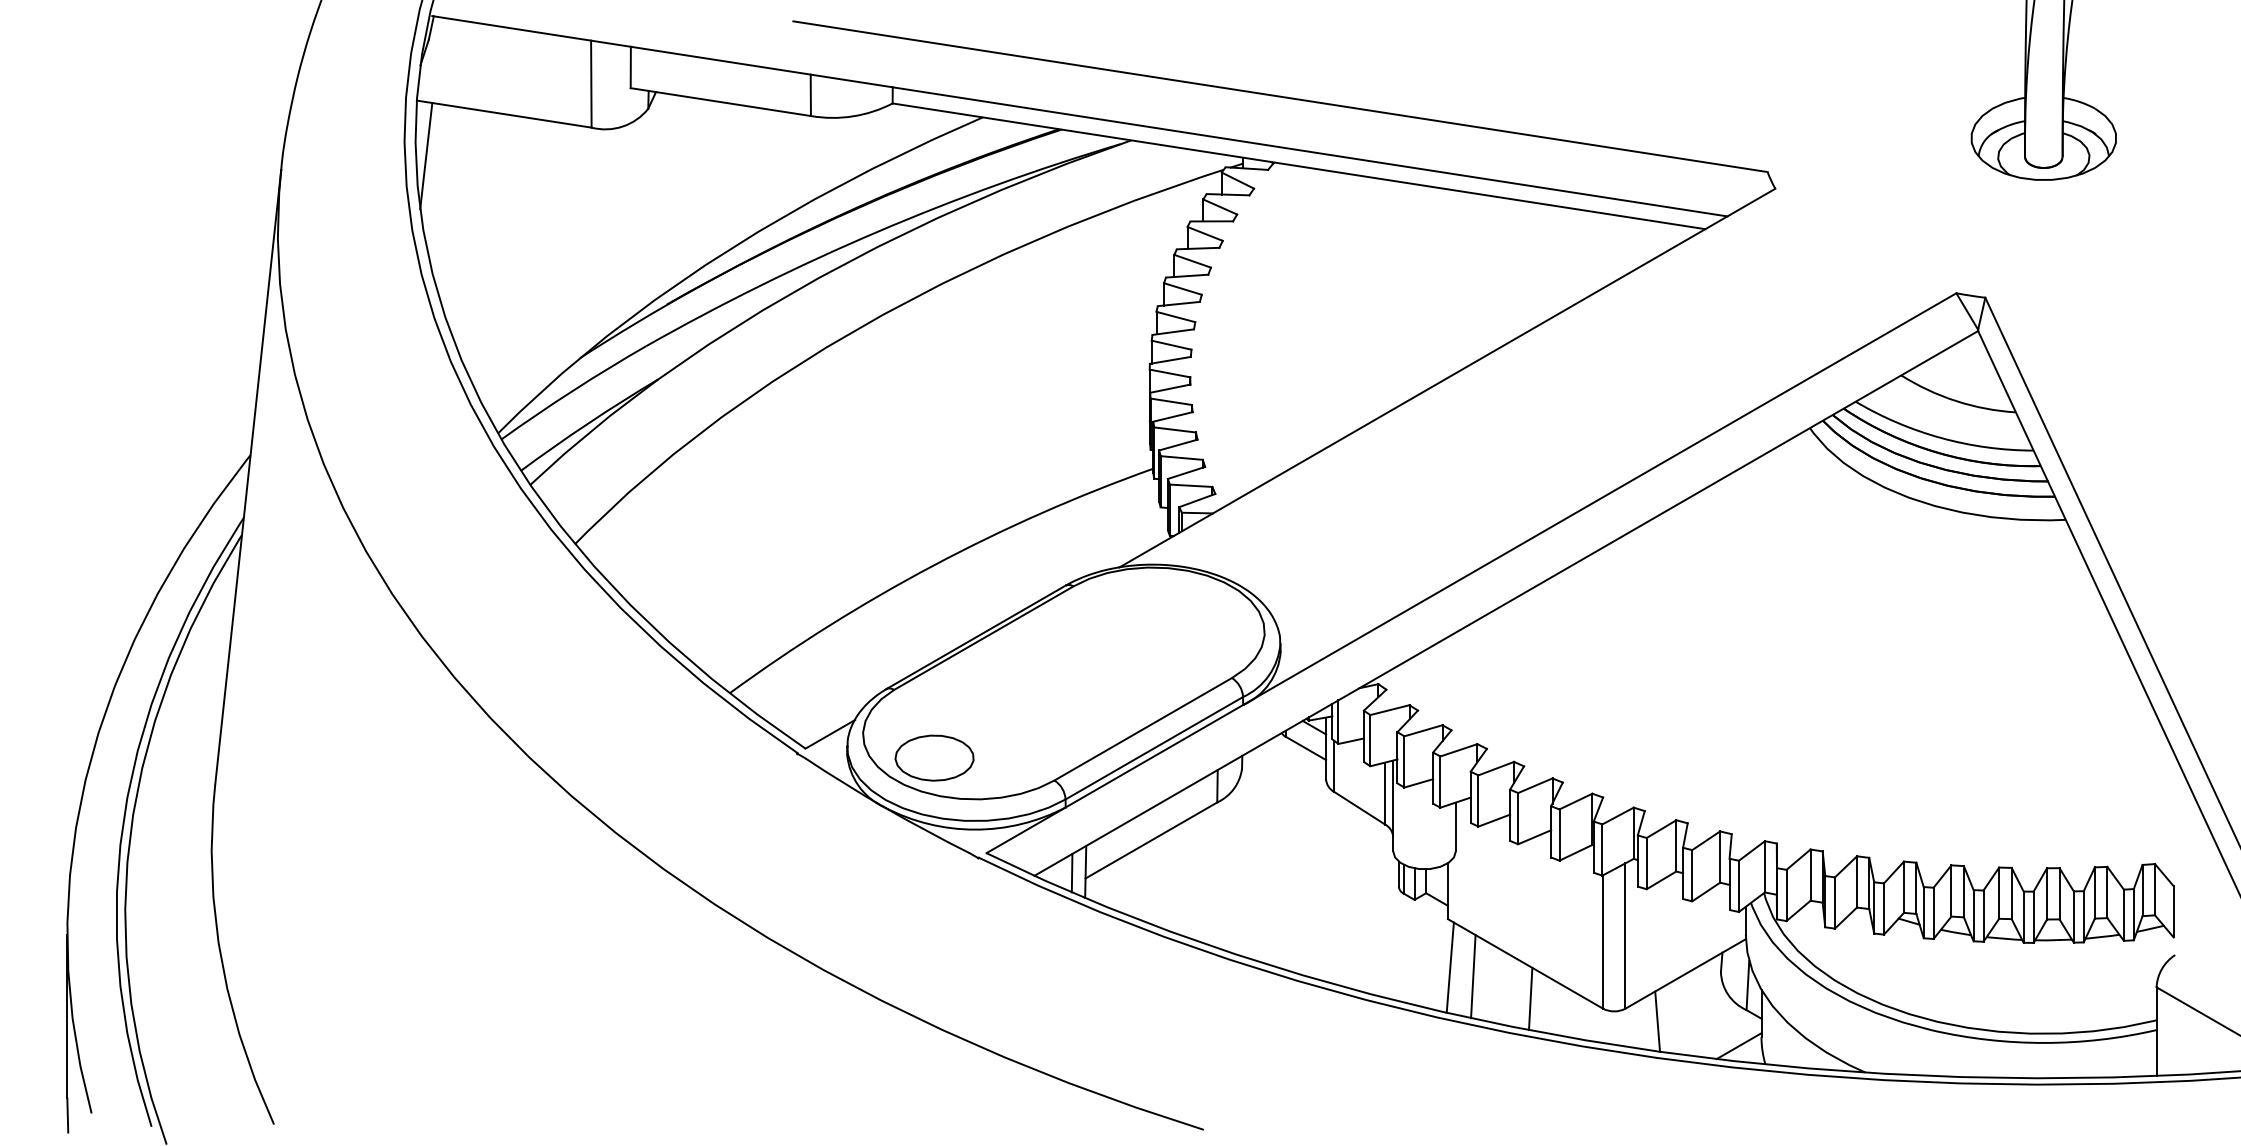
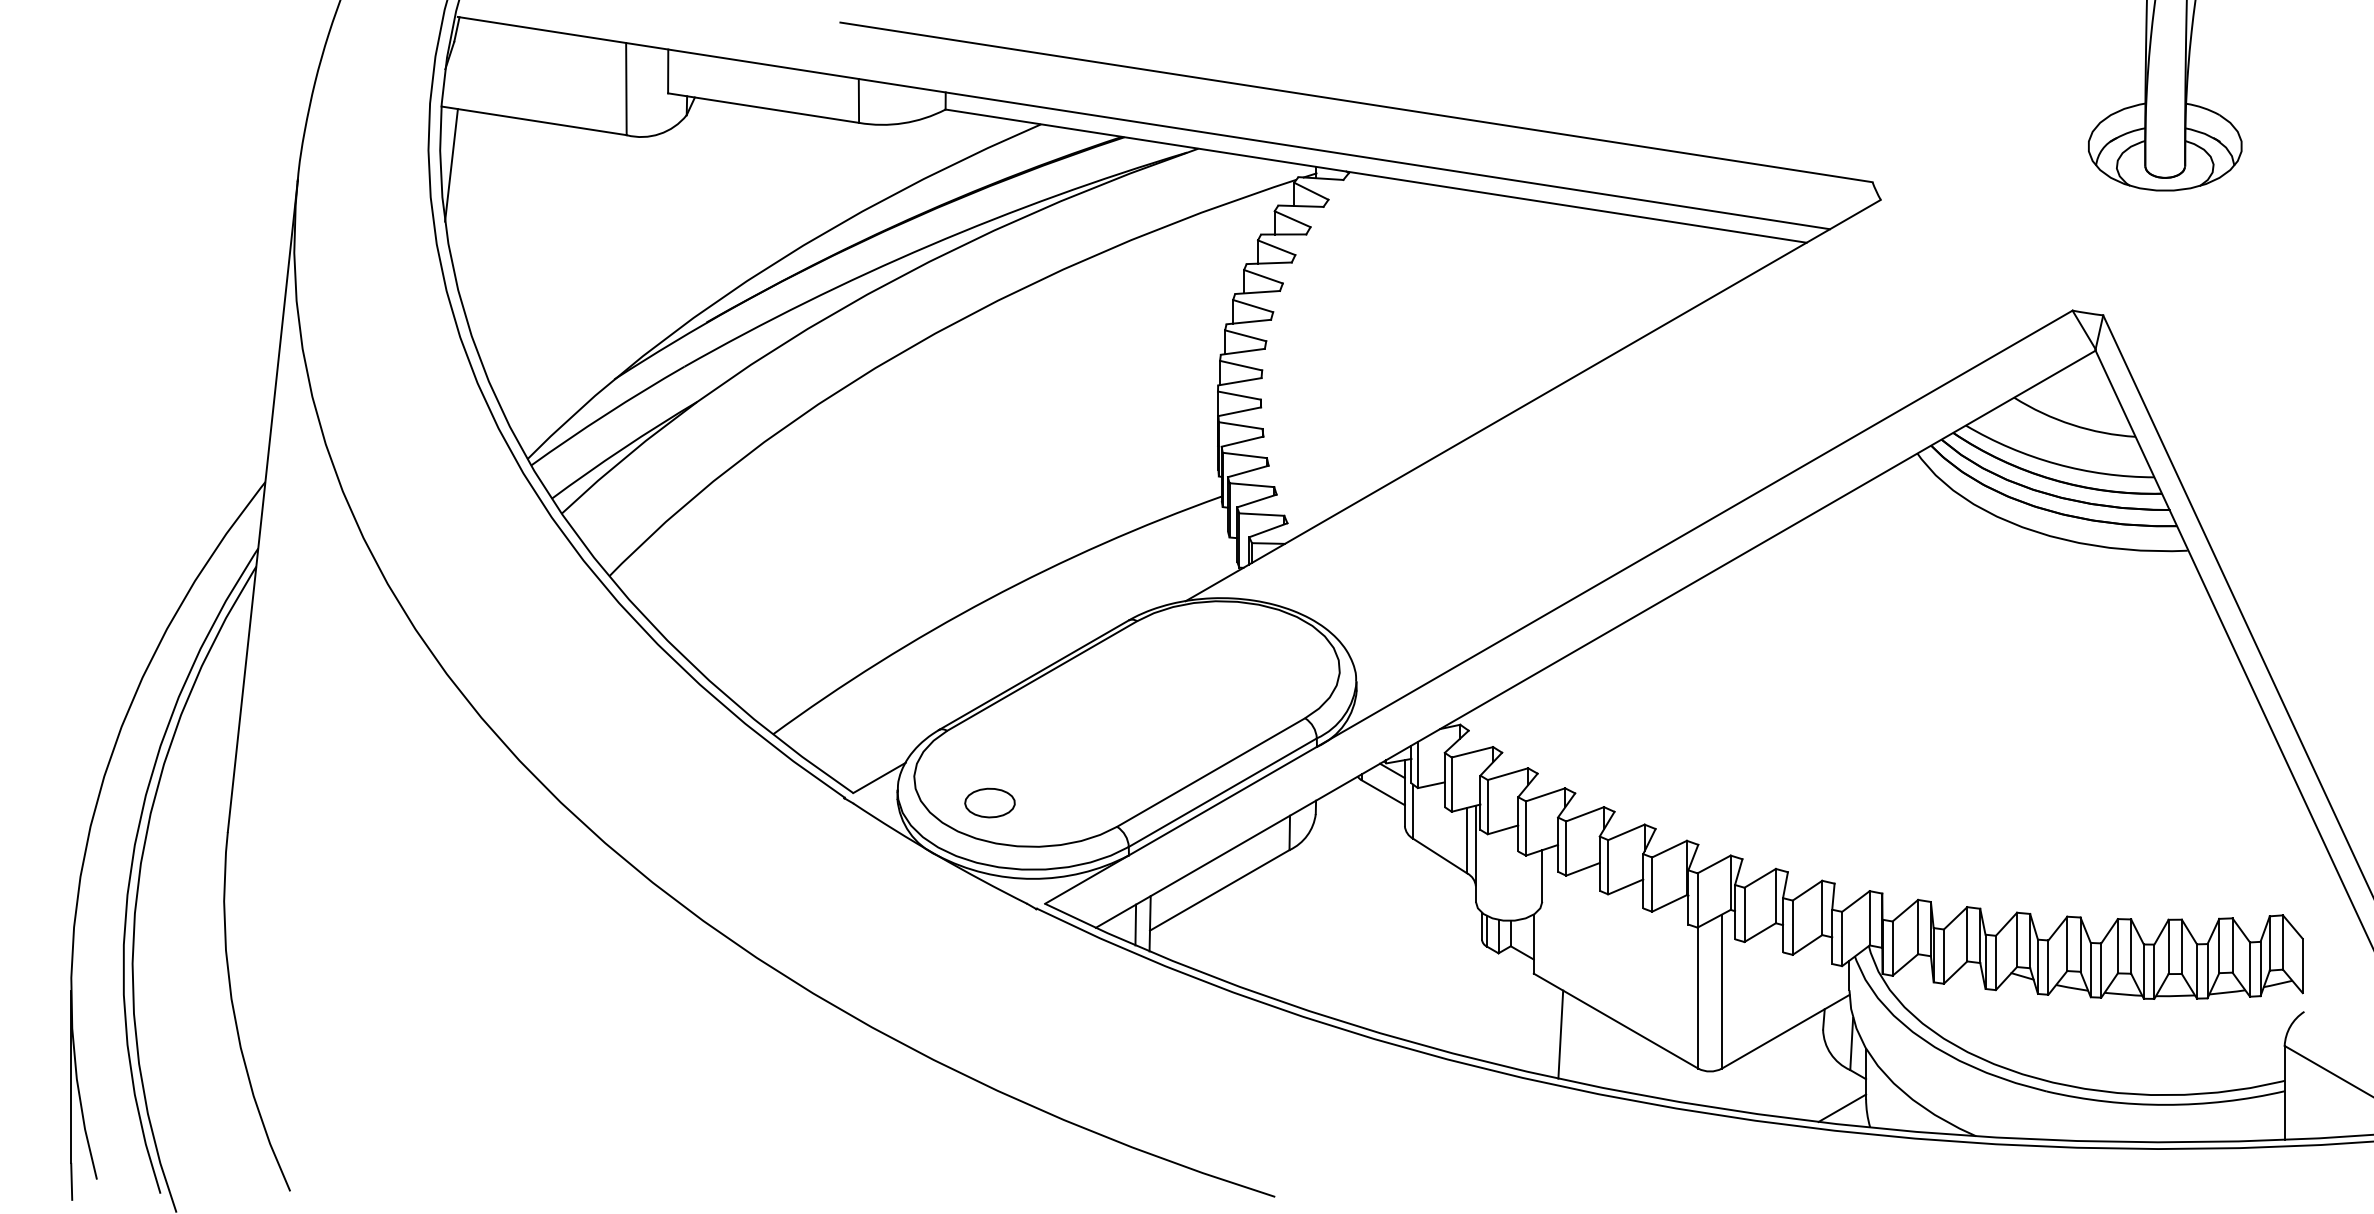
part: (934, 757) -> (989, 802), size x0.6
line: (1450, 967) -> (1536, 1024), removed
line: (1530, 999) -> (1621, 1058), removed
line: (1657, 1021) -> (1755, 1082), removed

